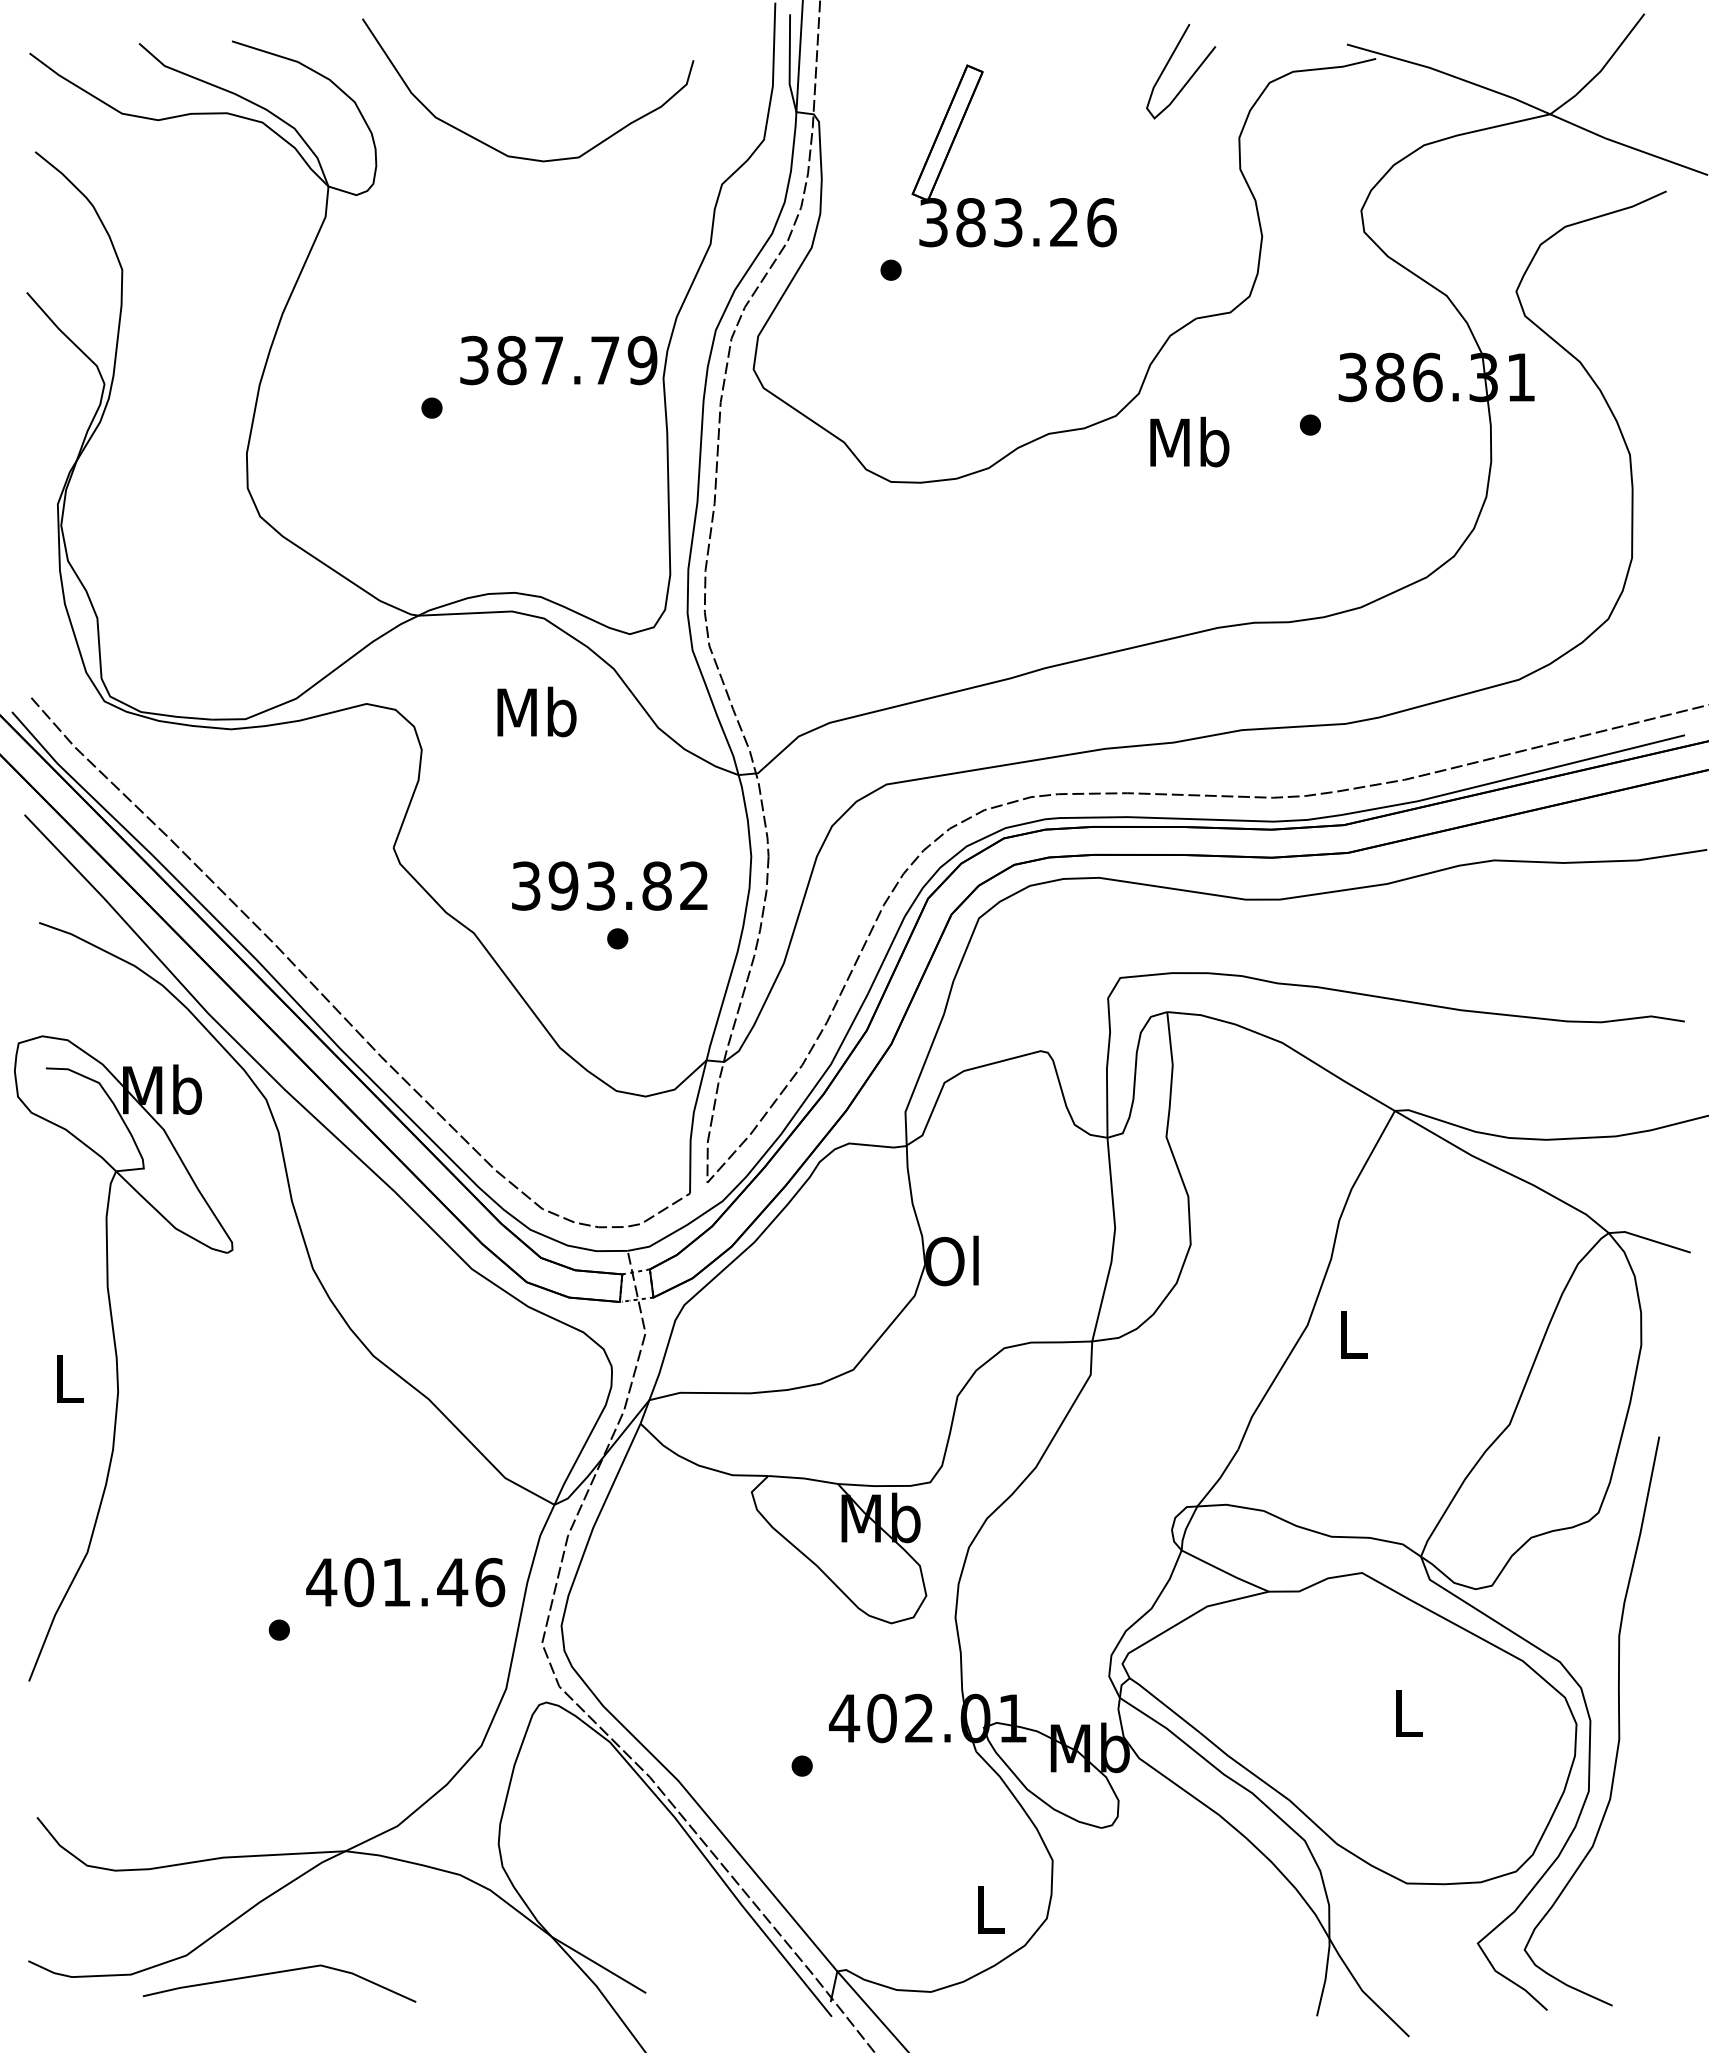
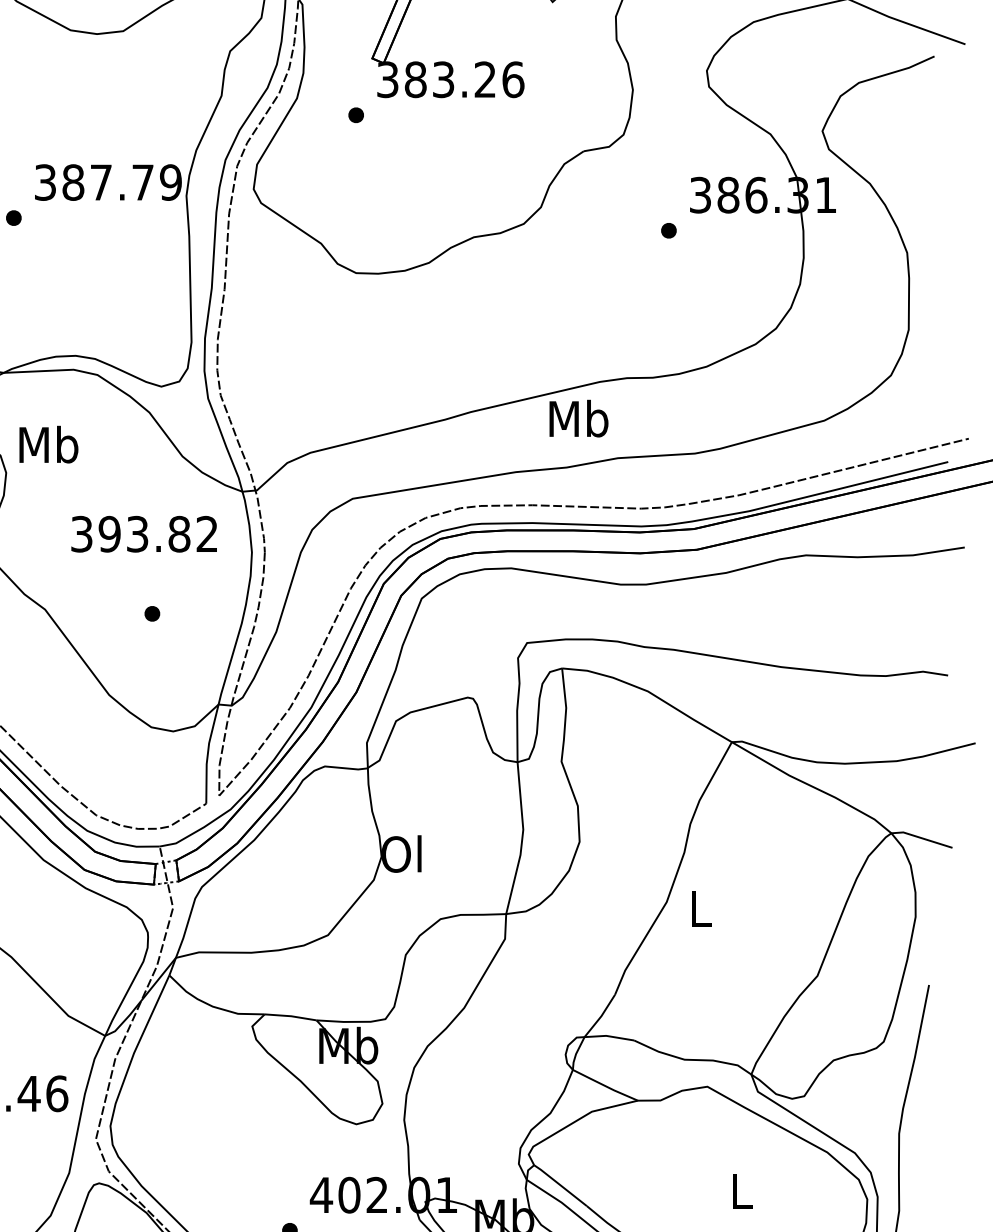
text: (1189, 441) -> (578, 418), moved
text: (536, 711) -> (48, 444), moved
text: (609, 885) -> (143, 533), moved

